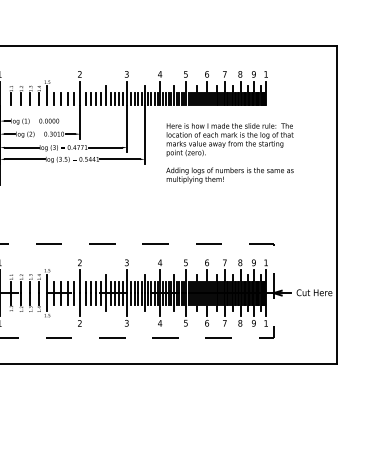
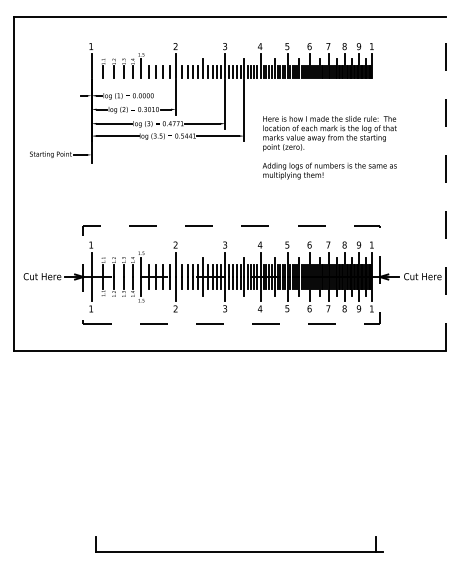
text: (229, 153) -> (329, 147), moved
line: (336, 204) -> (446, 183), solid -> dashed

